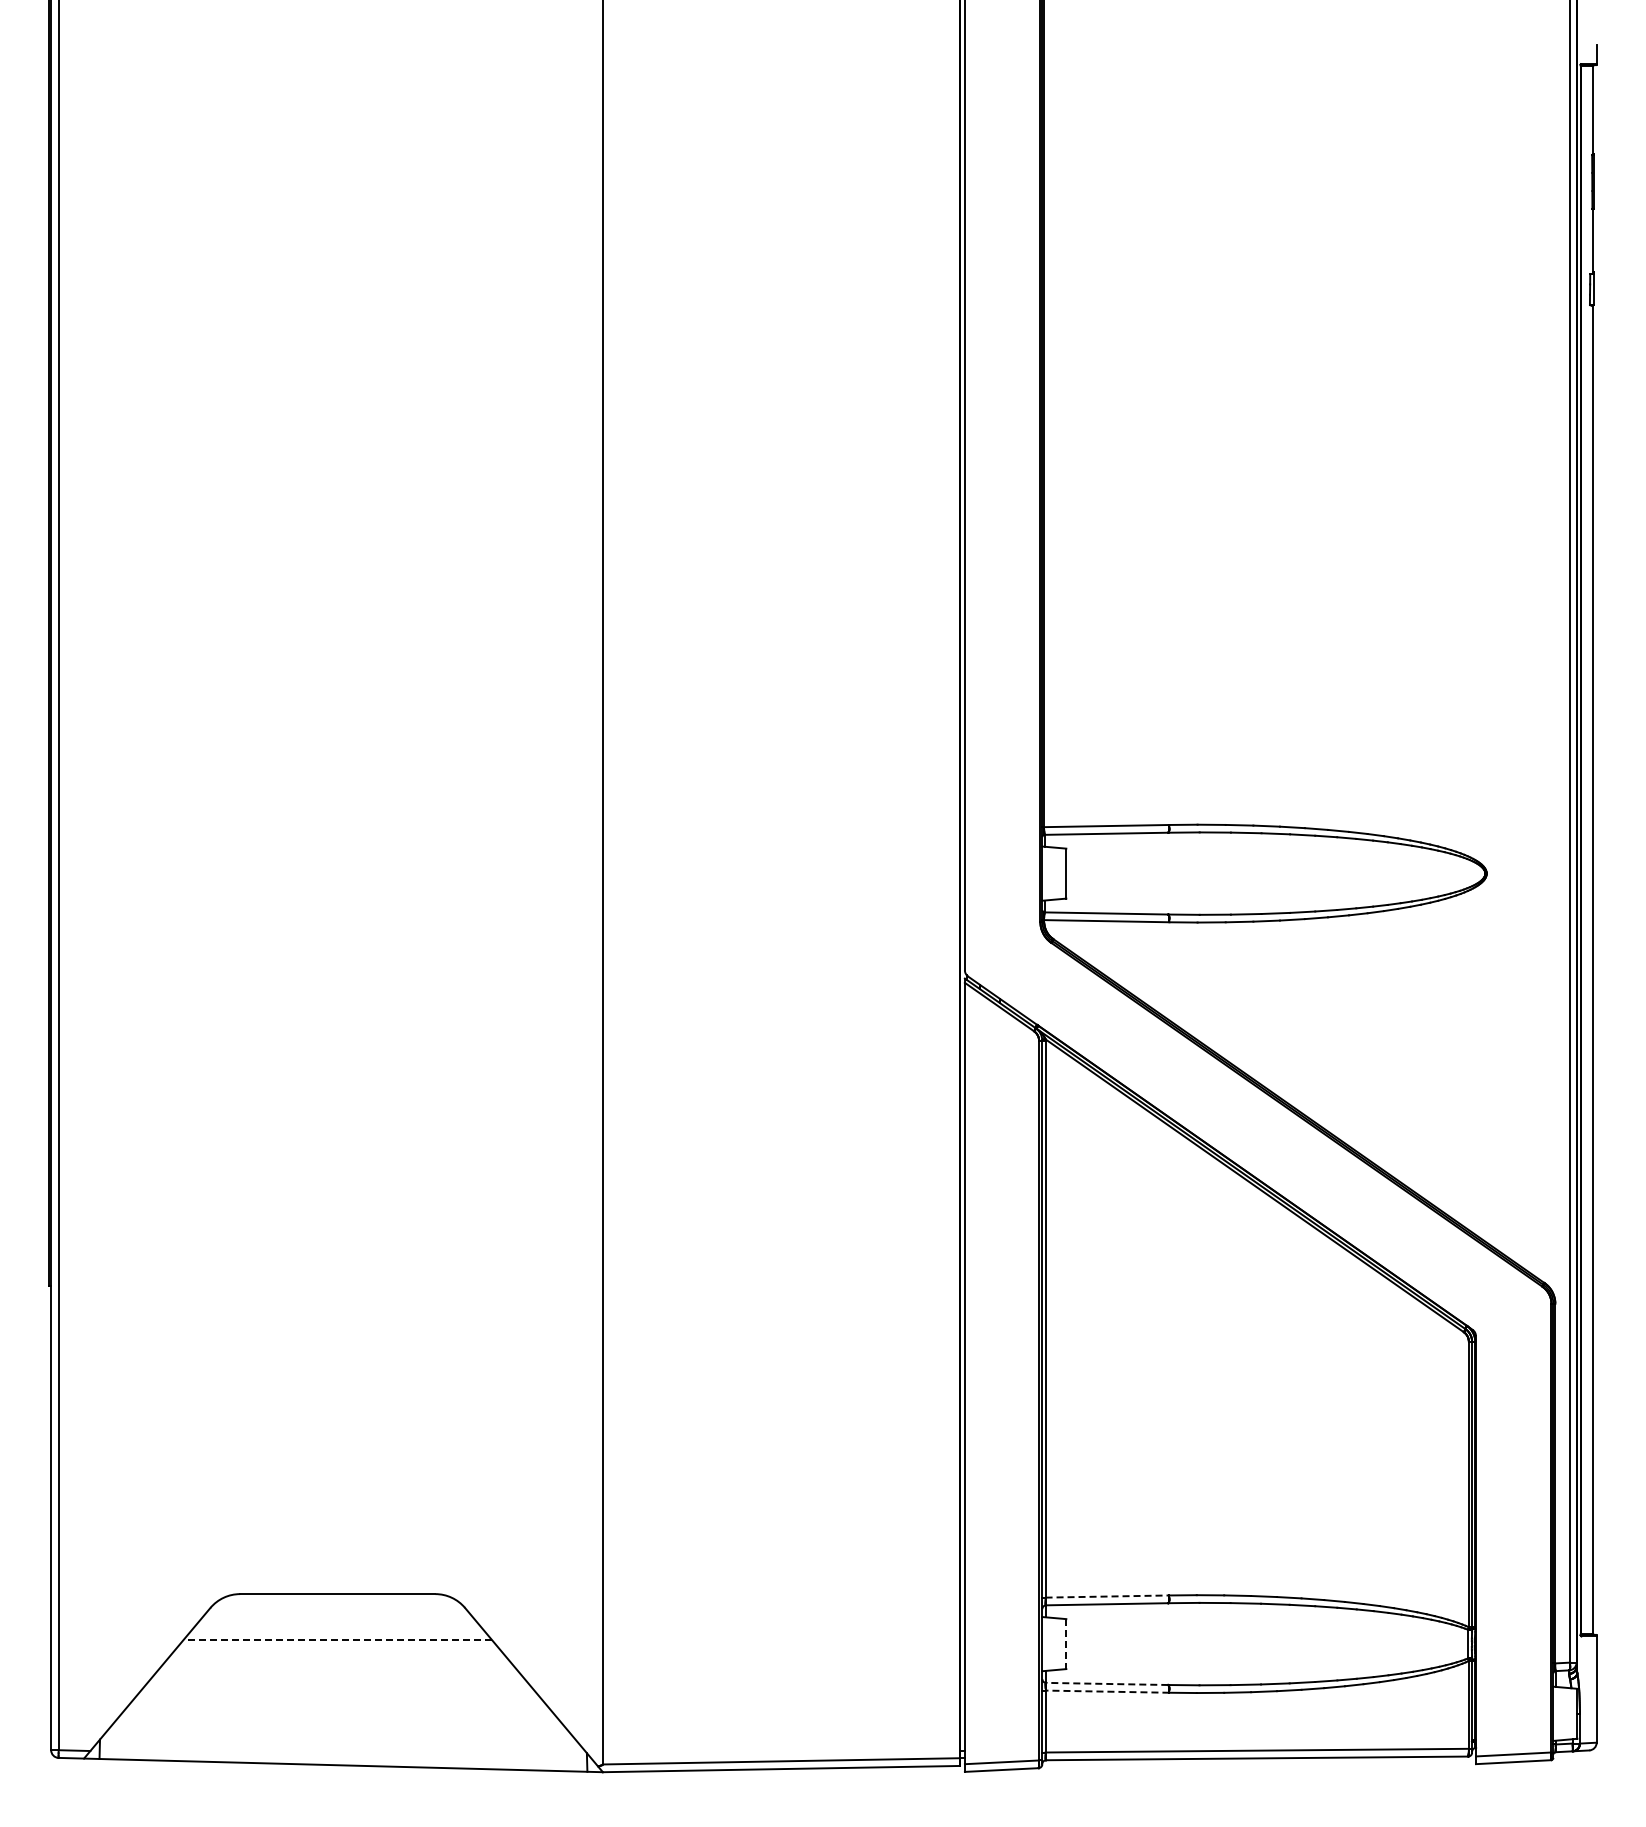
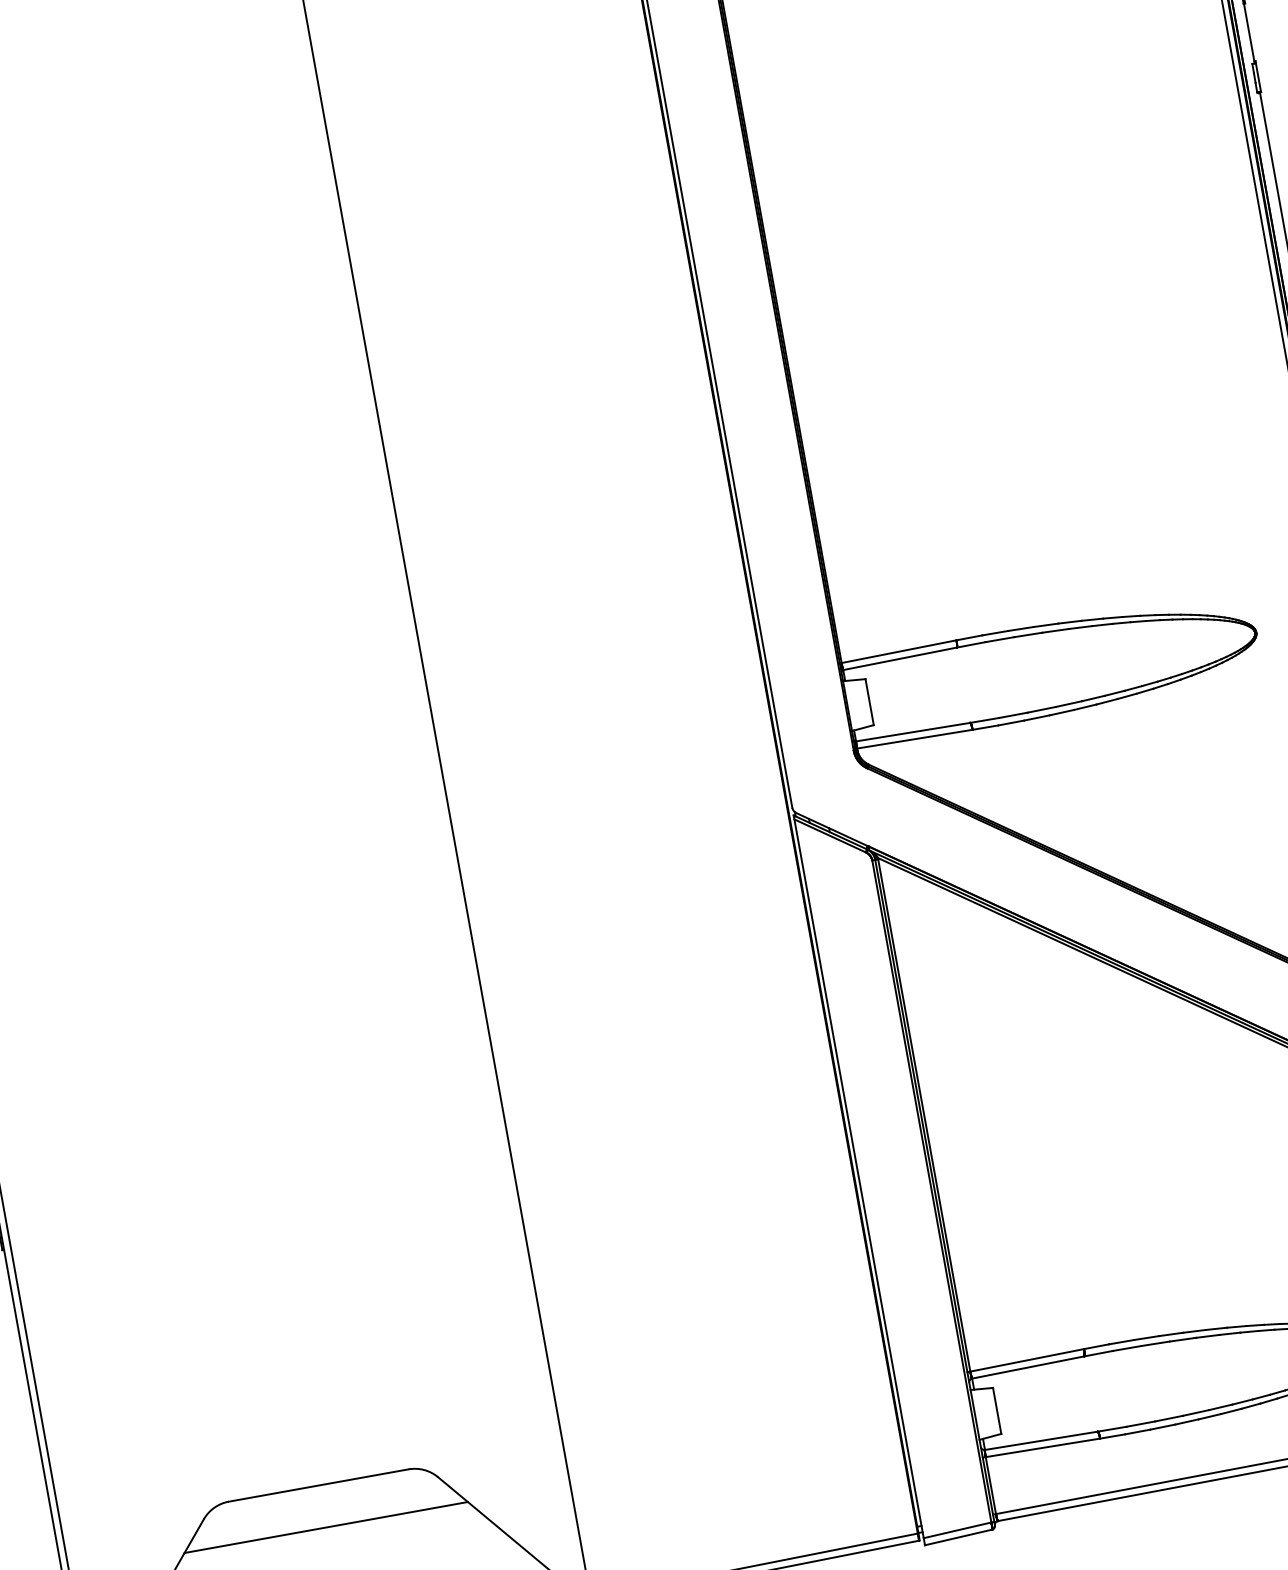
line: (1107, 1596) -> (1027, 1360), dashed -> solid
line: (337, 1639) -> (325, 1527), dashed -> solid
line: (1066, 1644) -> (997, 1411), dashed -> solid
line: (1106, 1683) -> (1040, 1440), dashed -> solid
line: (1107, 1691) -> (1042, 1447), dashed -> solid

